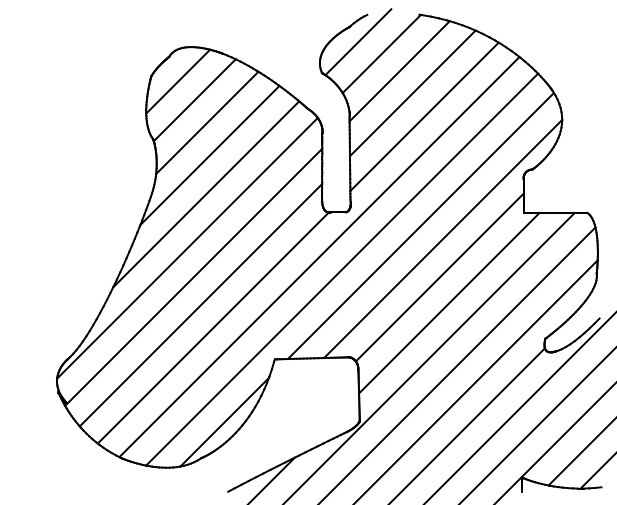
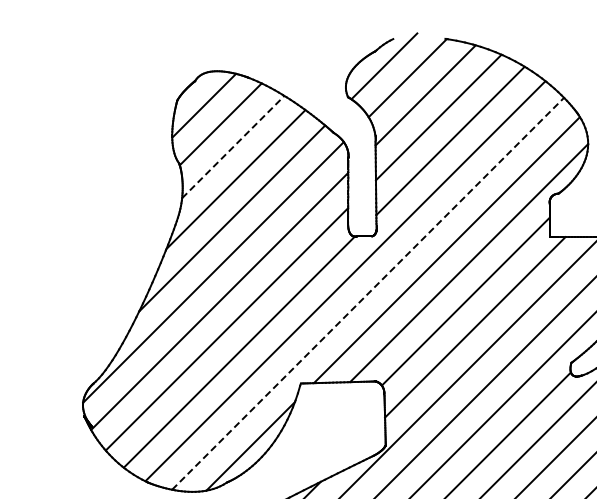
line: (207, 122) -> (233, 146), solid -> dashed
line: (342, 269) -> (368, 293), solid -> dashed

